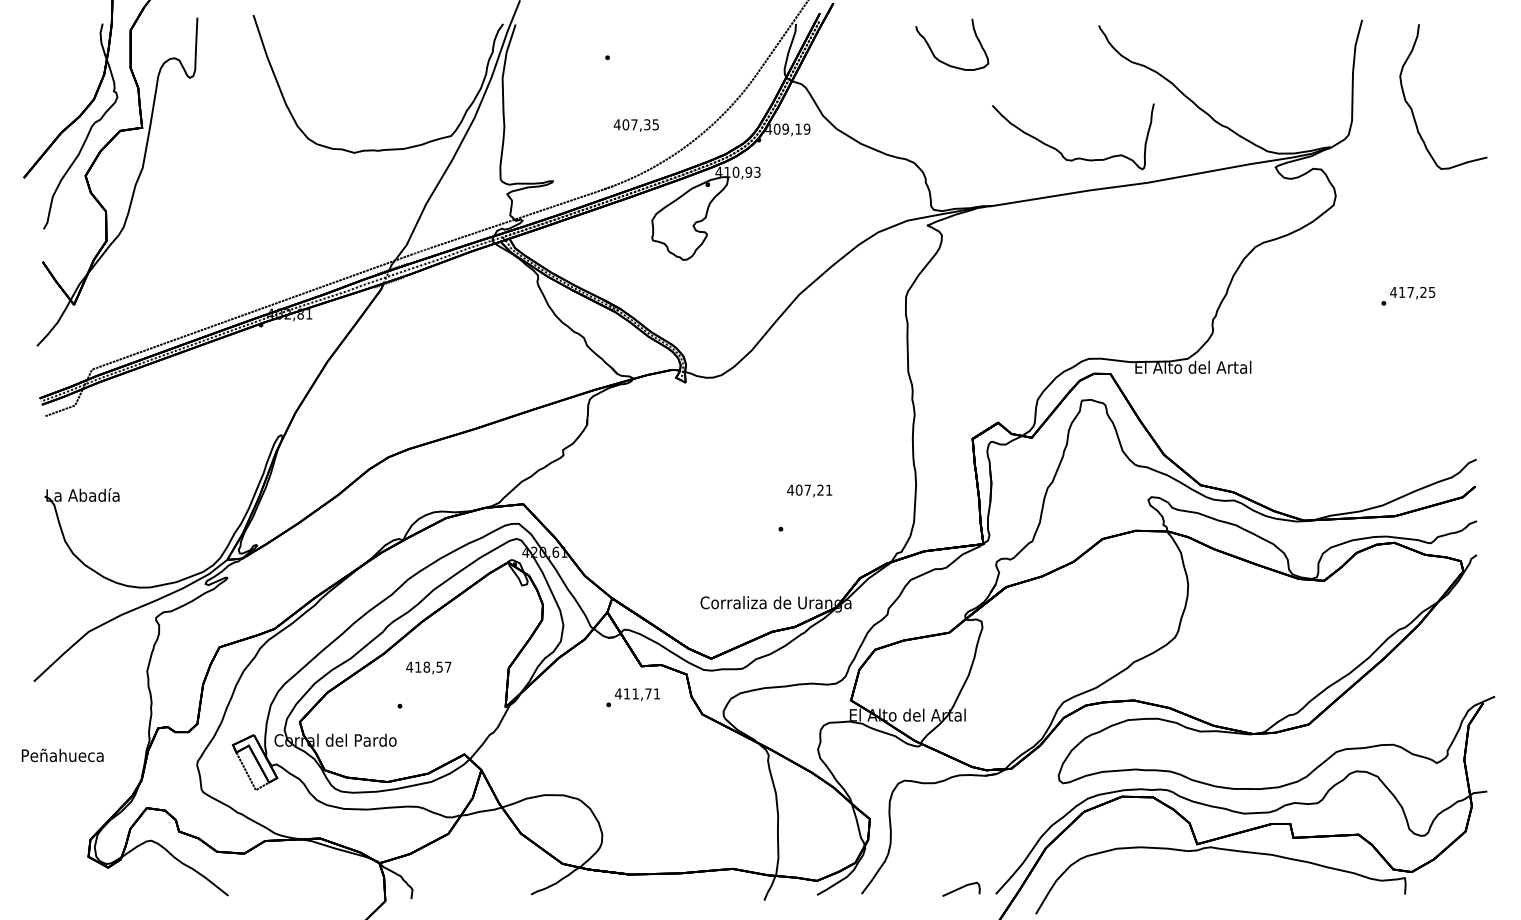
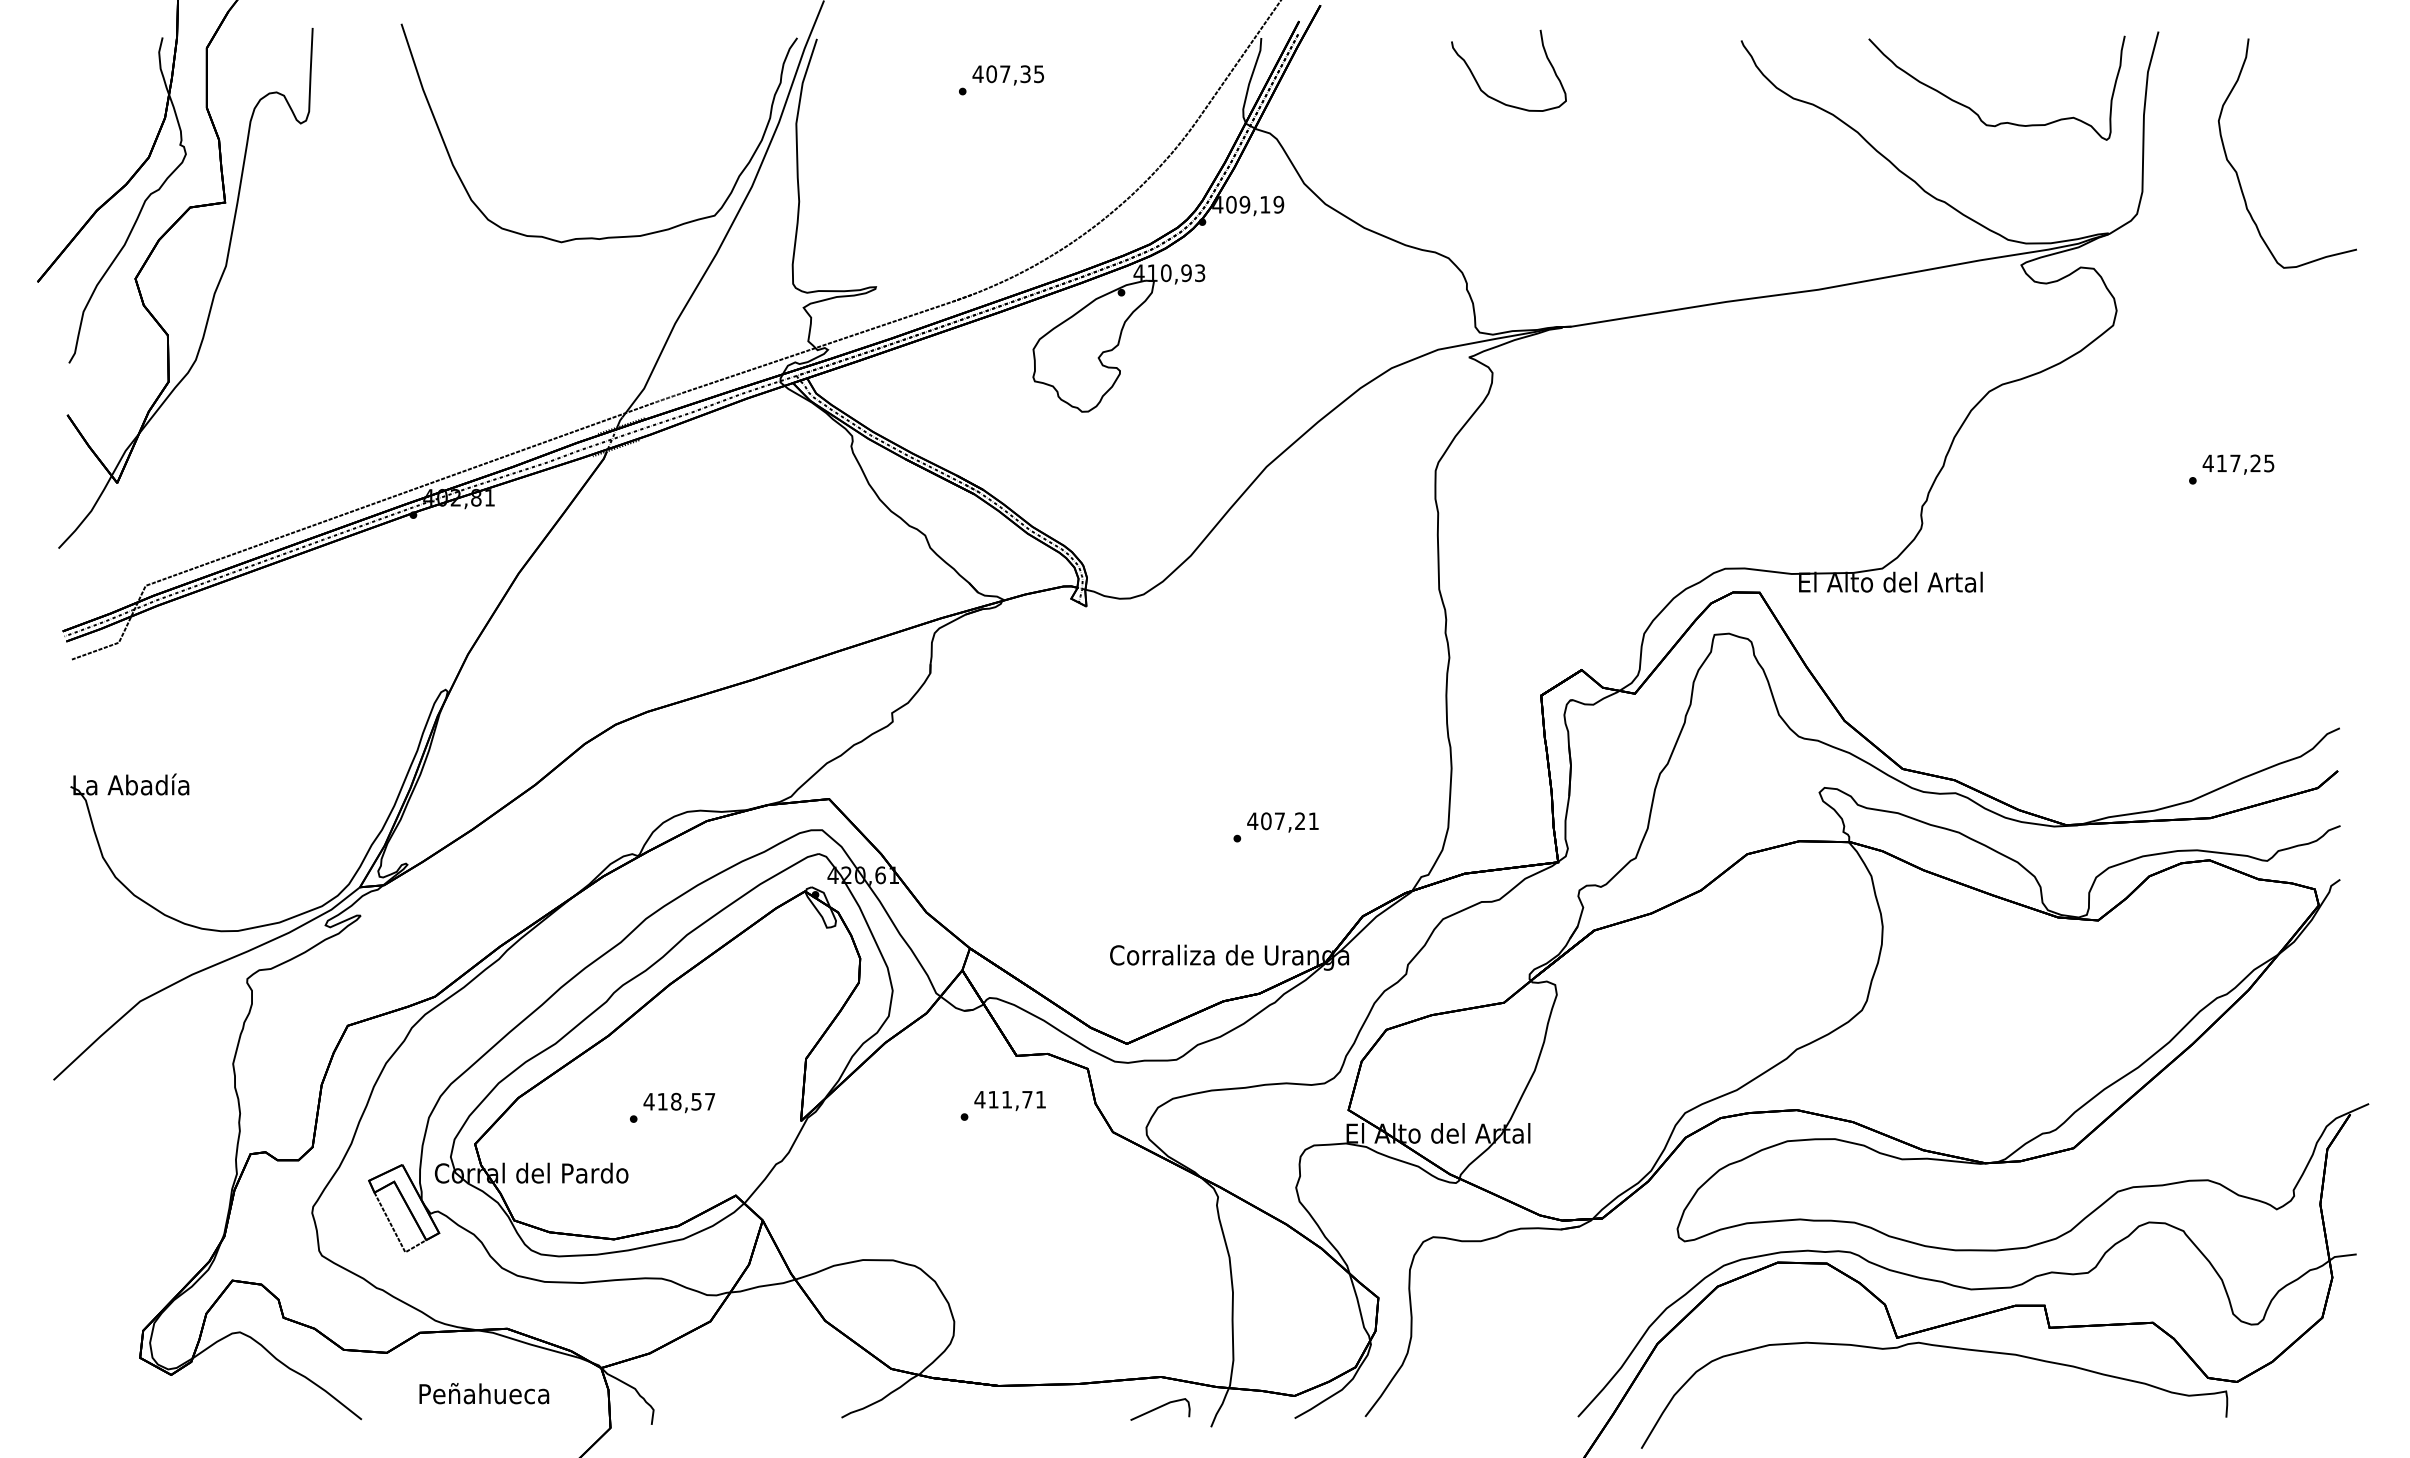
text: (635, 125) -> (1006, 75), moved
curve: (1060, 151) -> (1976, 111), moved
text: (809, 490) -> (1282, 821), moved
text: (428, 667) -> (678, 1102), moved
text: (62, 755) -> (483, 1393), moved
curve: (961, 888) -> (1160, 1408), moved

